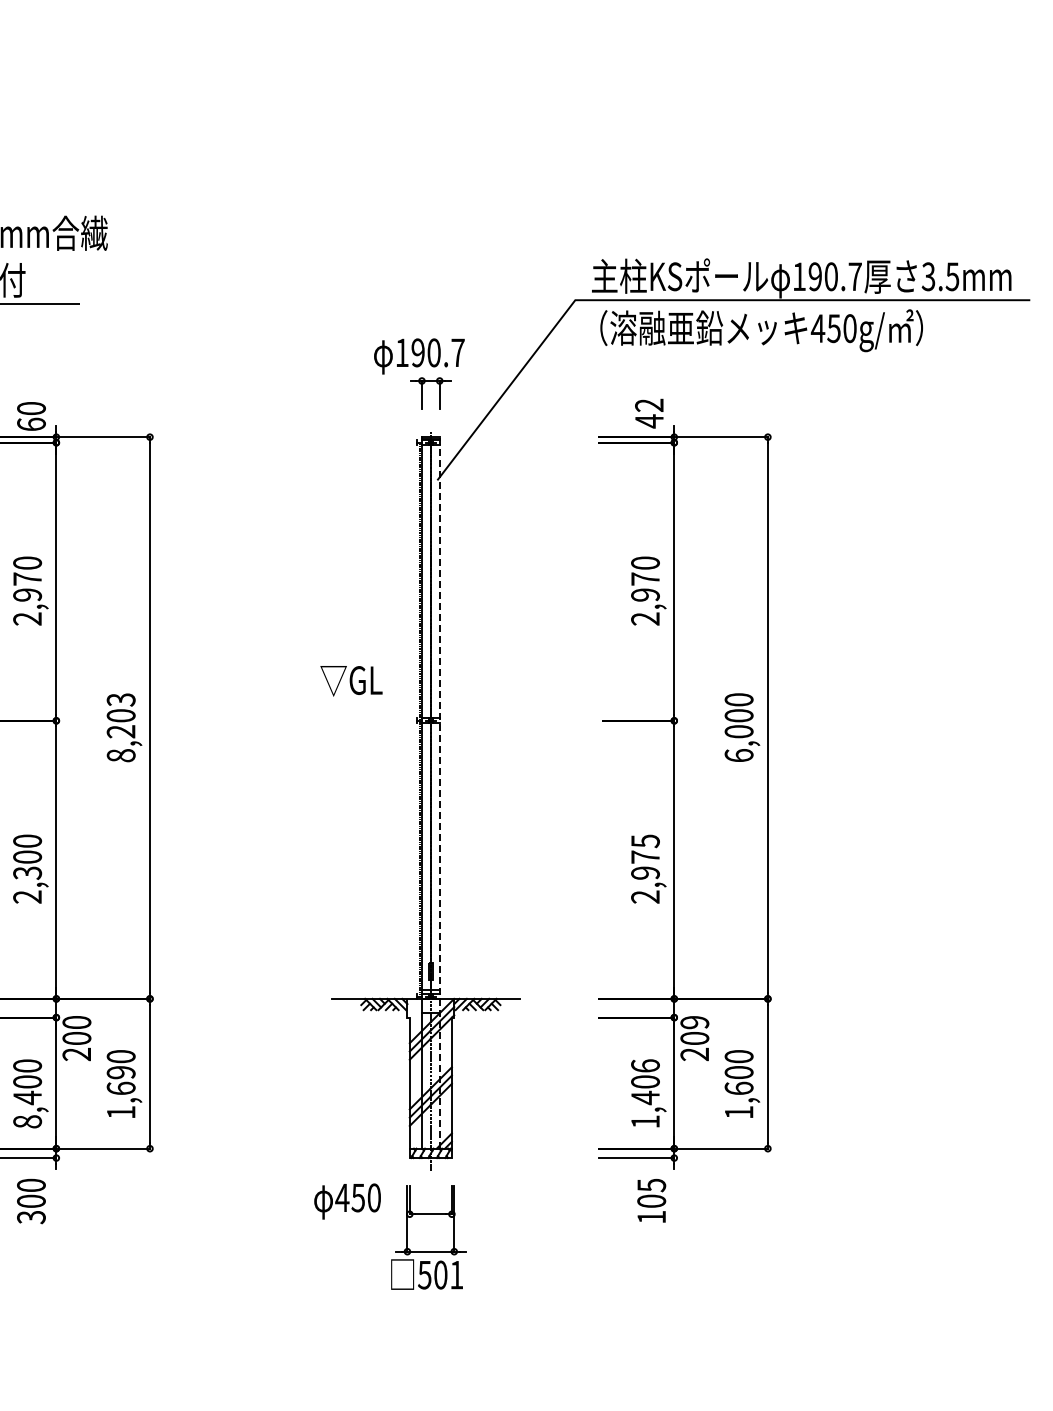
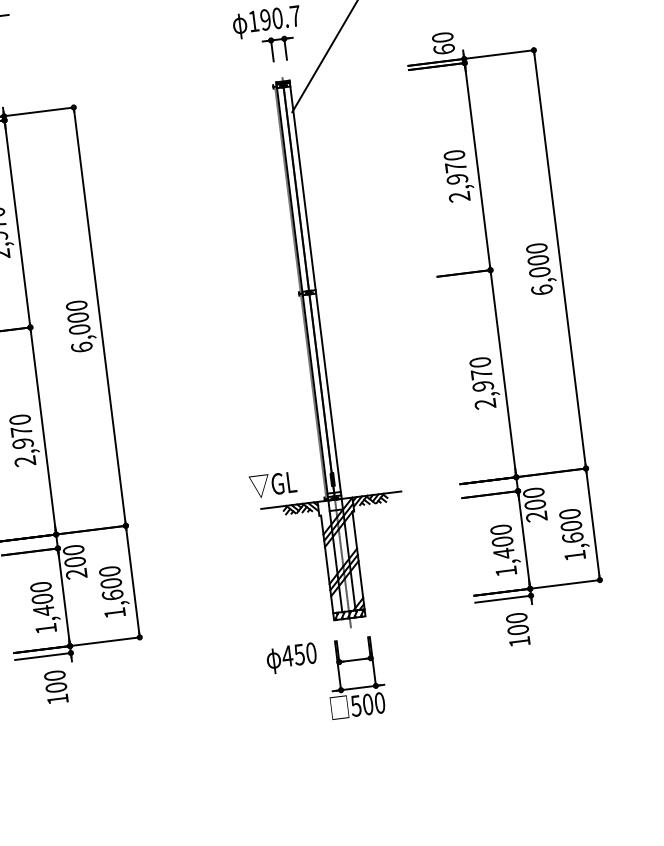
text: (649, 413) -> (443, 43), 42 -> 60
text: (351, 681) -> (273, 485), moved
text: (120, 727) -> (78, 326), 8,203 -> 6,000
line: (439, 792) -> (322, 345), dashed -> solid
text: (645, 841) -> (480, 362), 2,975 -> 2,970
text: (27, 864) -> (22, 437), 2,300 -> 2,970
text: (694, 1022) -> (533, 492), 209 -> 200
text: (645, 1065) -> (501, 529), 1,406 -> 1,400
text: (120, 1072) -> (110, 583), 1,690 -> 1,600
text: (27, 1121) -> (46, 628), 8,400 -> 1,400
text: (651, 1185) -> (516, 618), 105 -> 100
text: (31, 1217) -> (57, 699), 300 -> 100
text: (456, 1274) -> (379, 702), 501 -> 500

